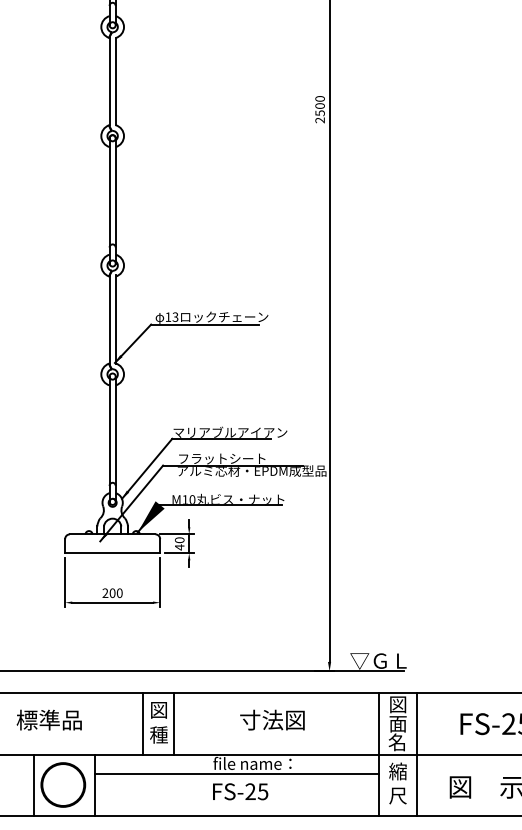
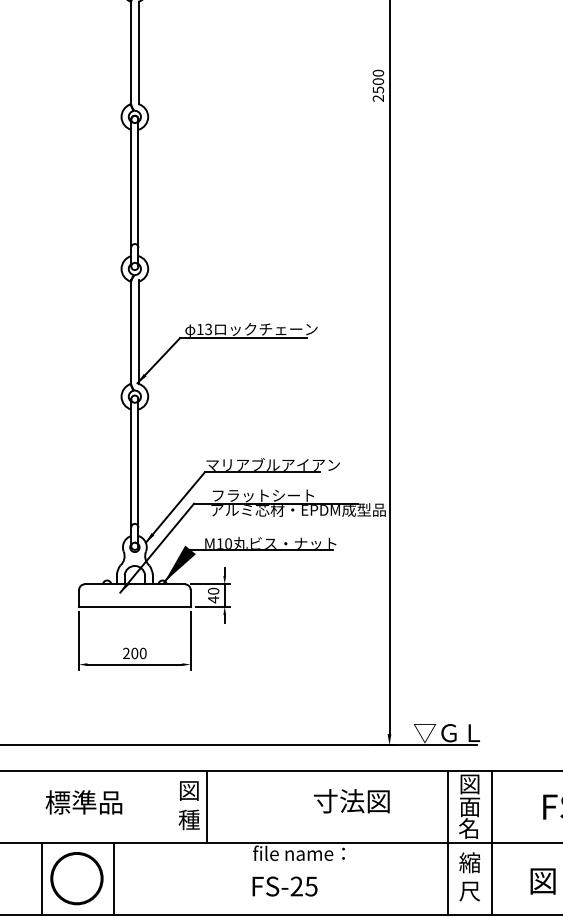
text: (48, 719) -> (83, 801), moved
text: (272, 719) -> (351, 800), moved
line: (142, 723) -> (169, 806), removed
line: (236, 773) -> (280, 865), removed

